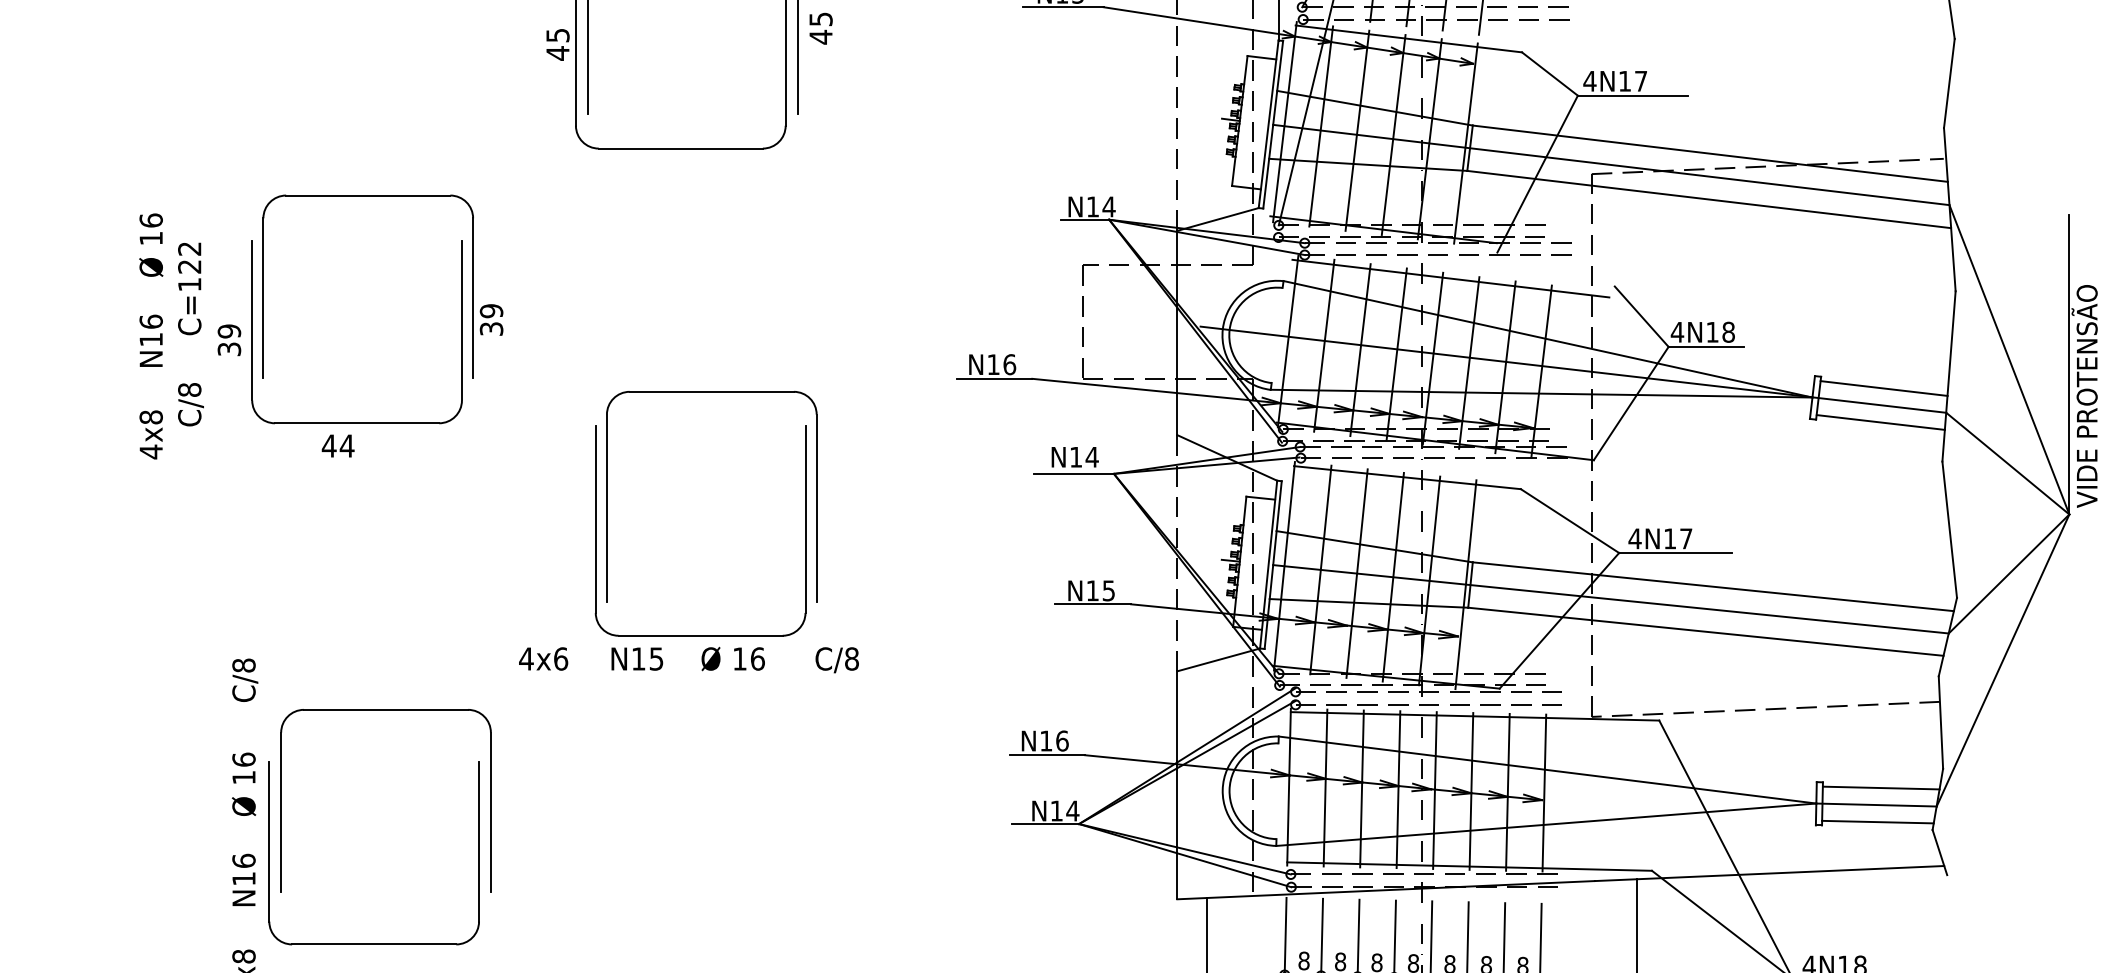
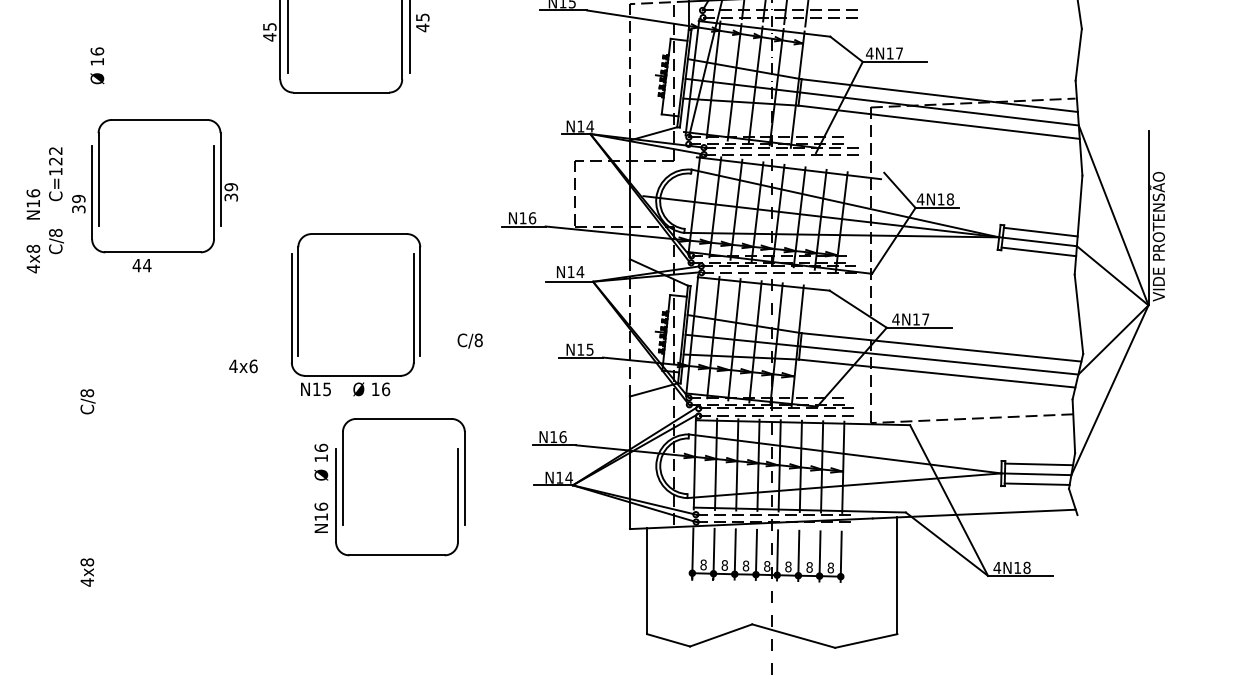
text: (151, 244) -> (97, 65), moved
text: (543, 659) -> (243, 366), moved
text: (836, 659) -> (469, 340), moved
part: (282, 827) -> (343, 487), moved

